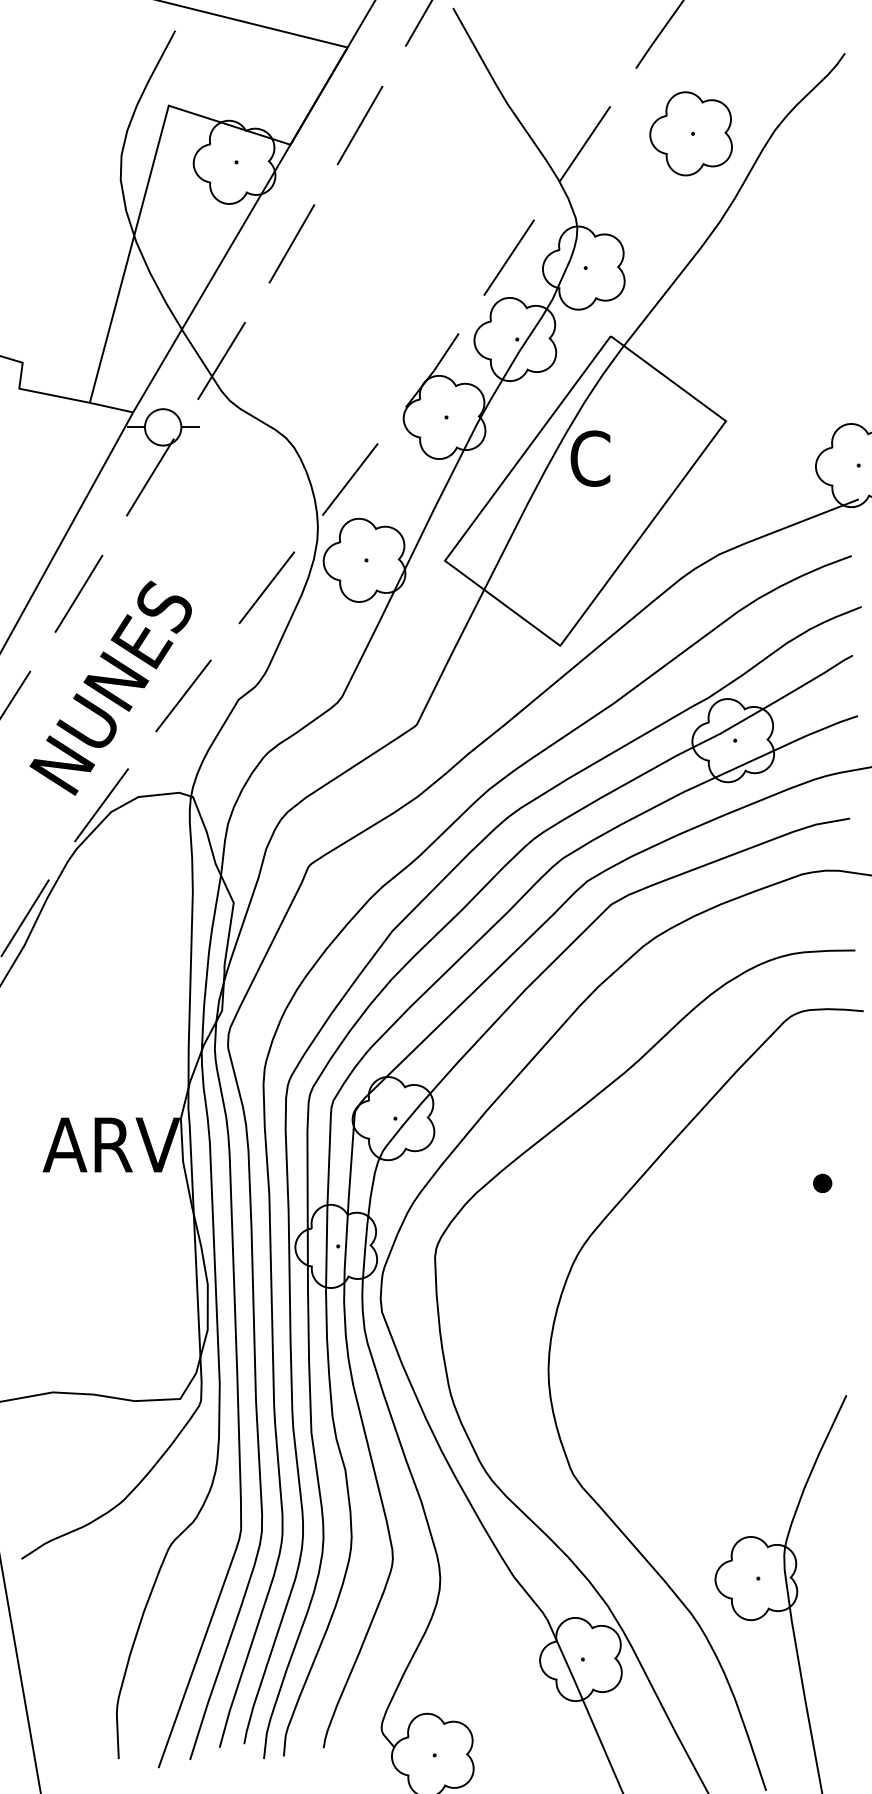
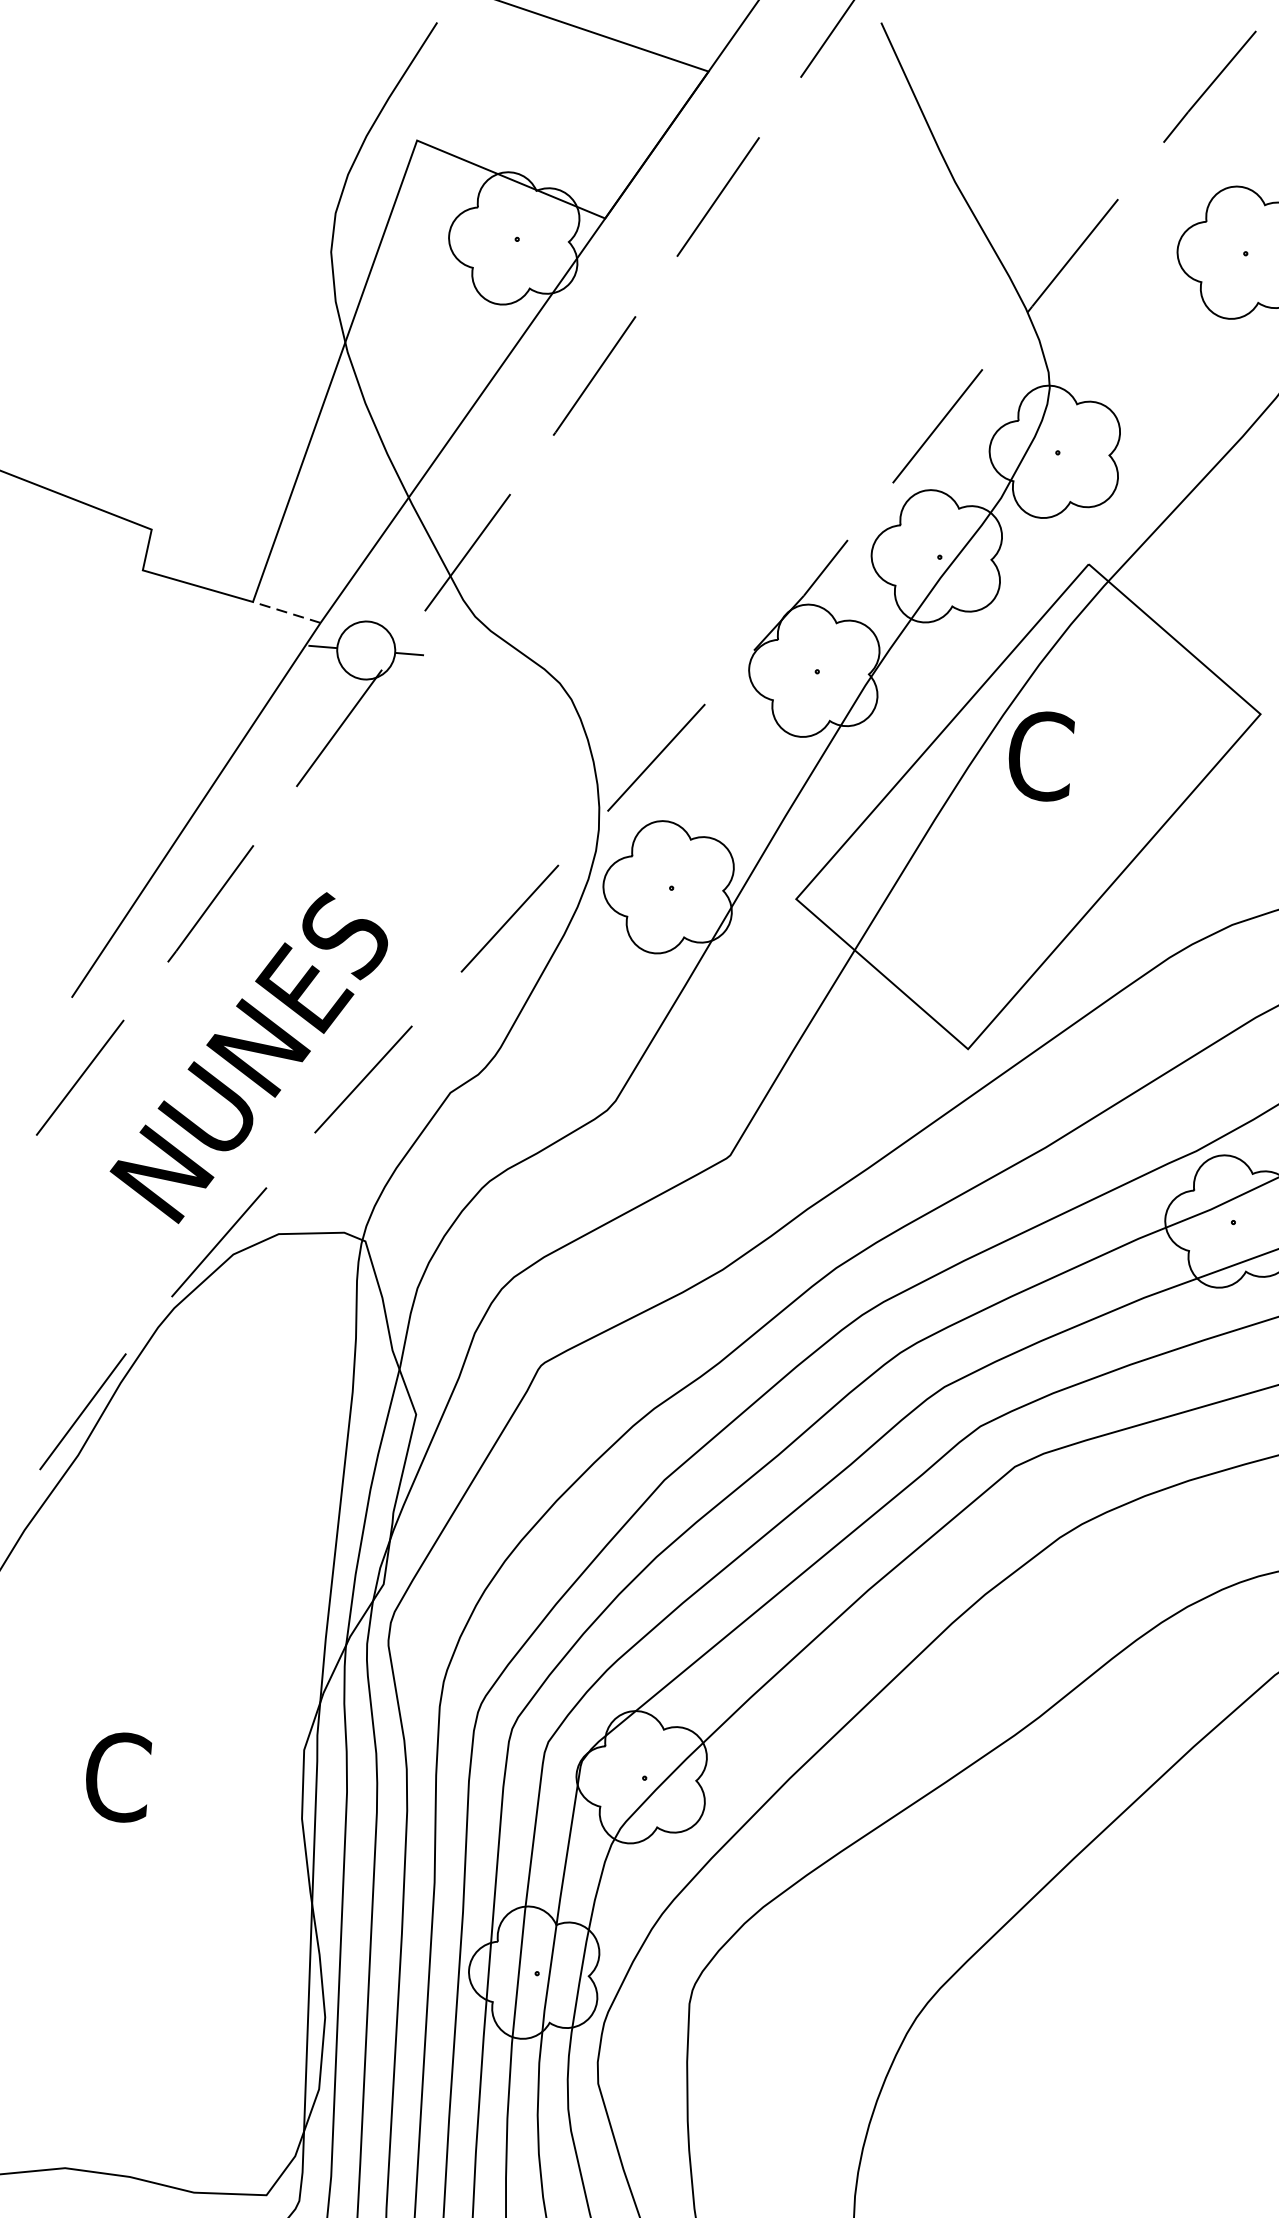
line: (111, 407) -> (286, 612), solid -> dashed
text: (110, 1144) -> (189, 1782), ARV -> C

